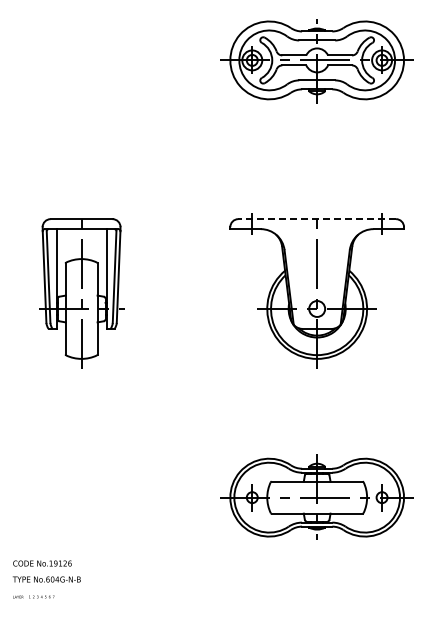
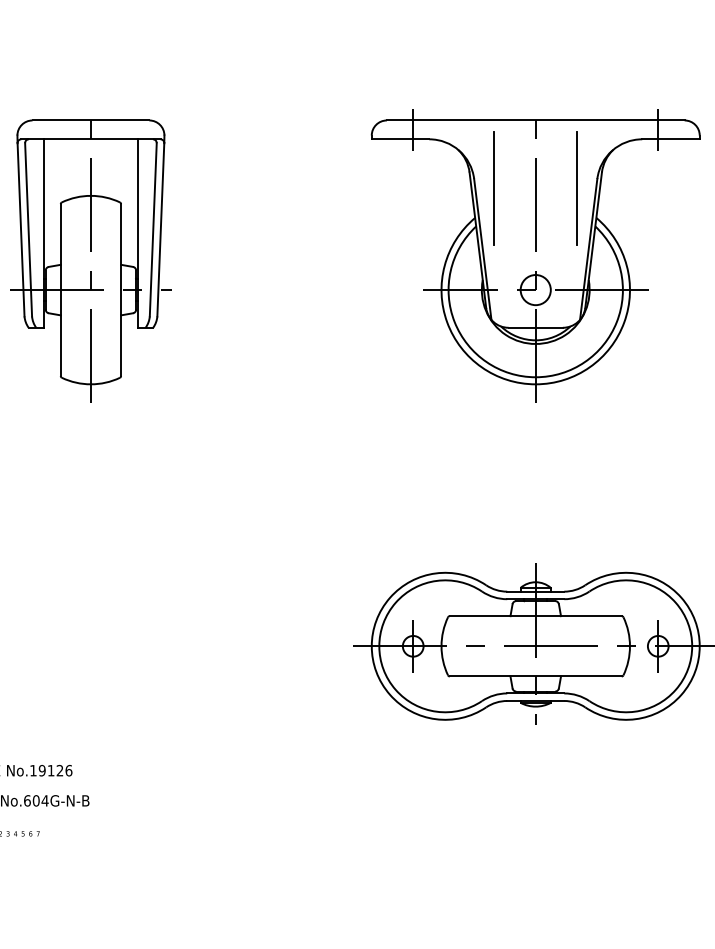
line: (317, 219) -> (536, 121), dashed -> solid
line: (295, 255) -> (494, 189), added
line: (339, 255) -> (577, 189), added

